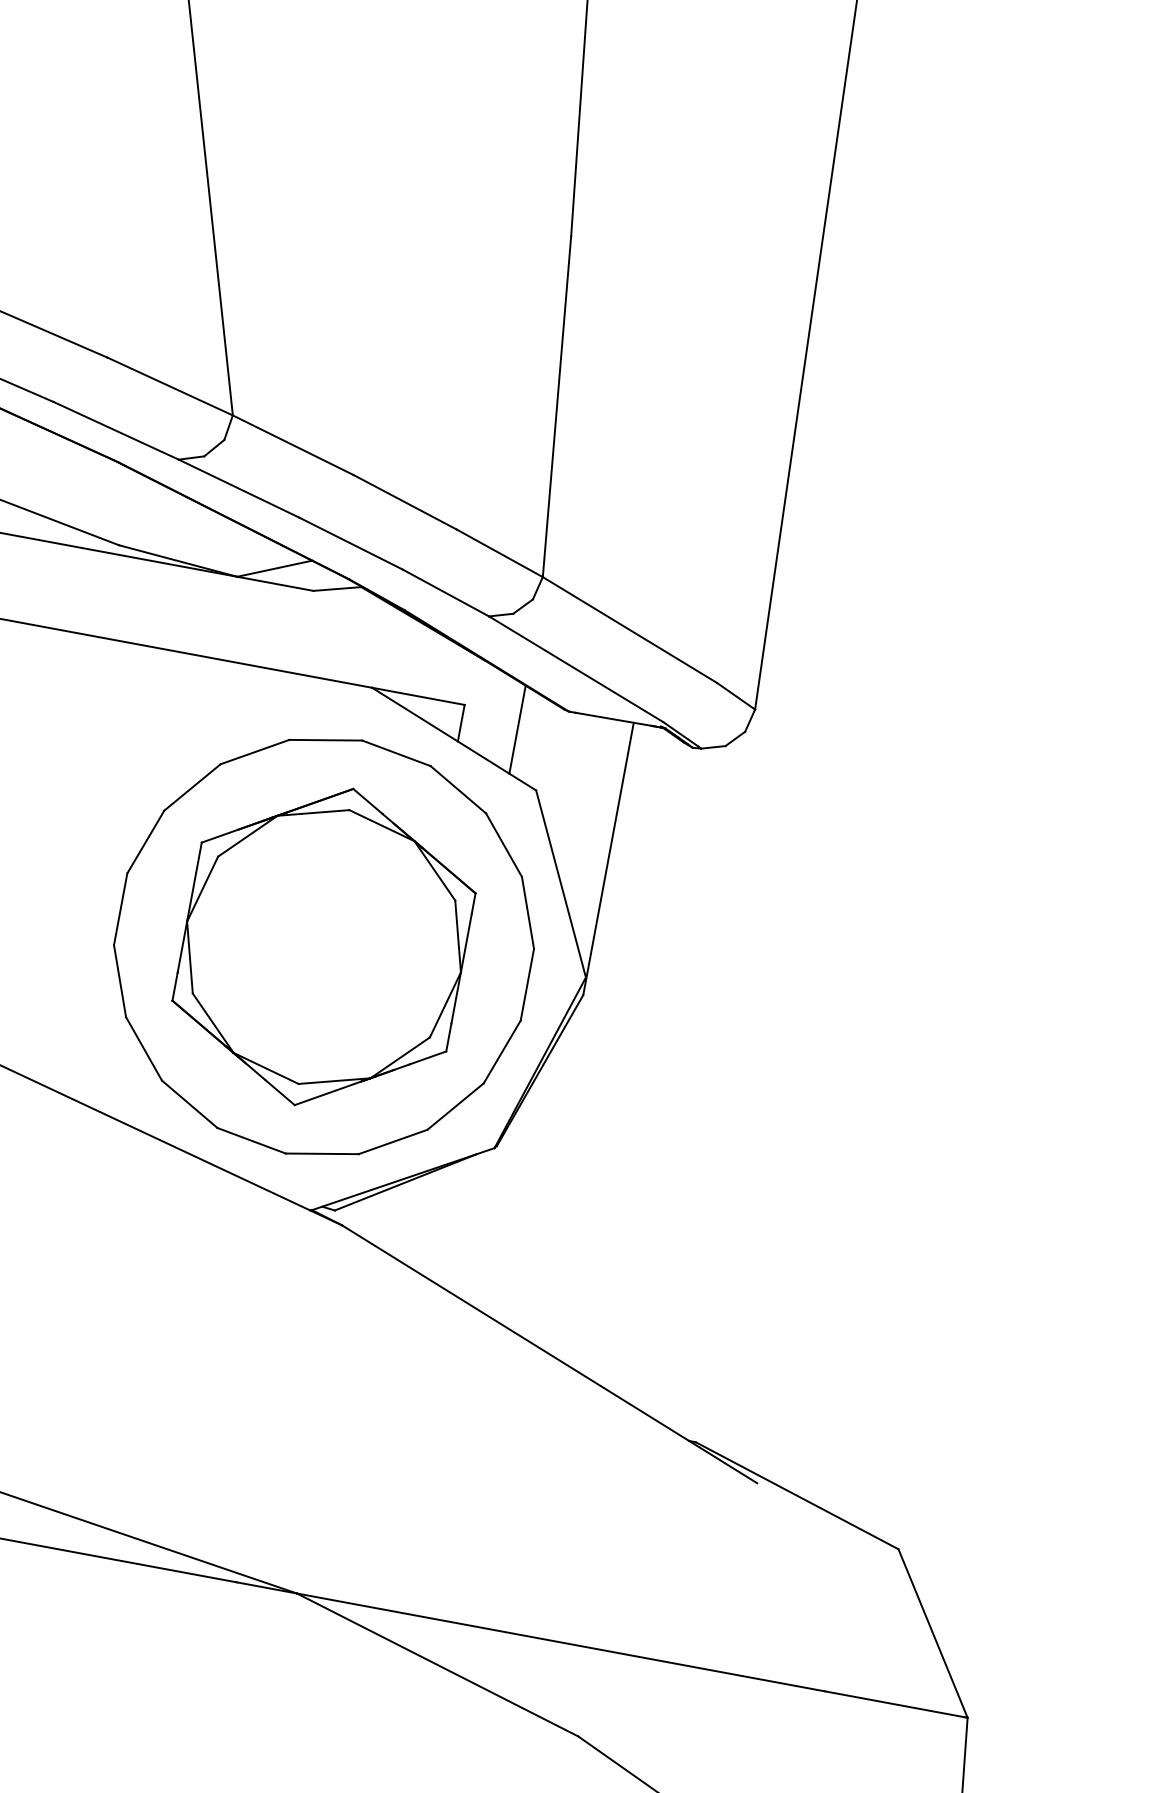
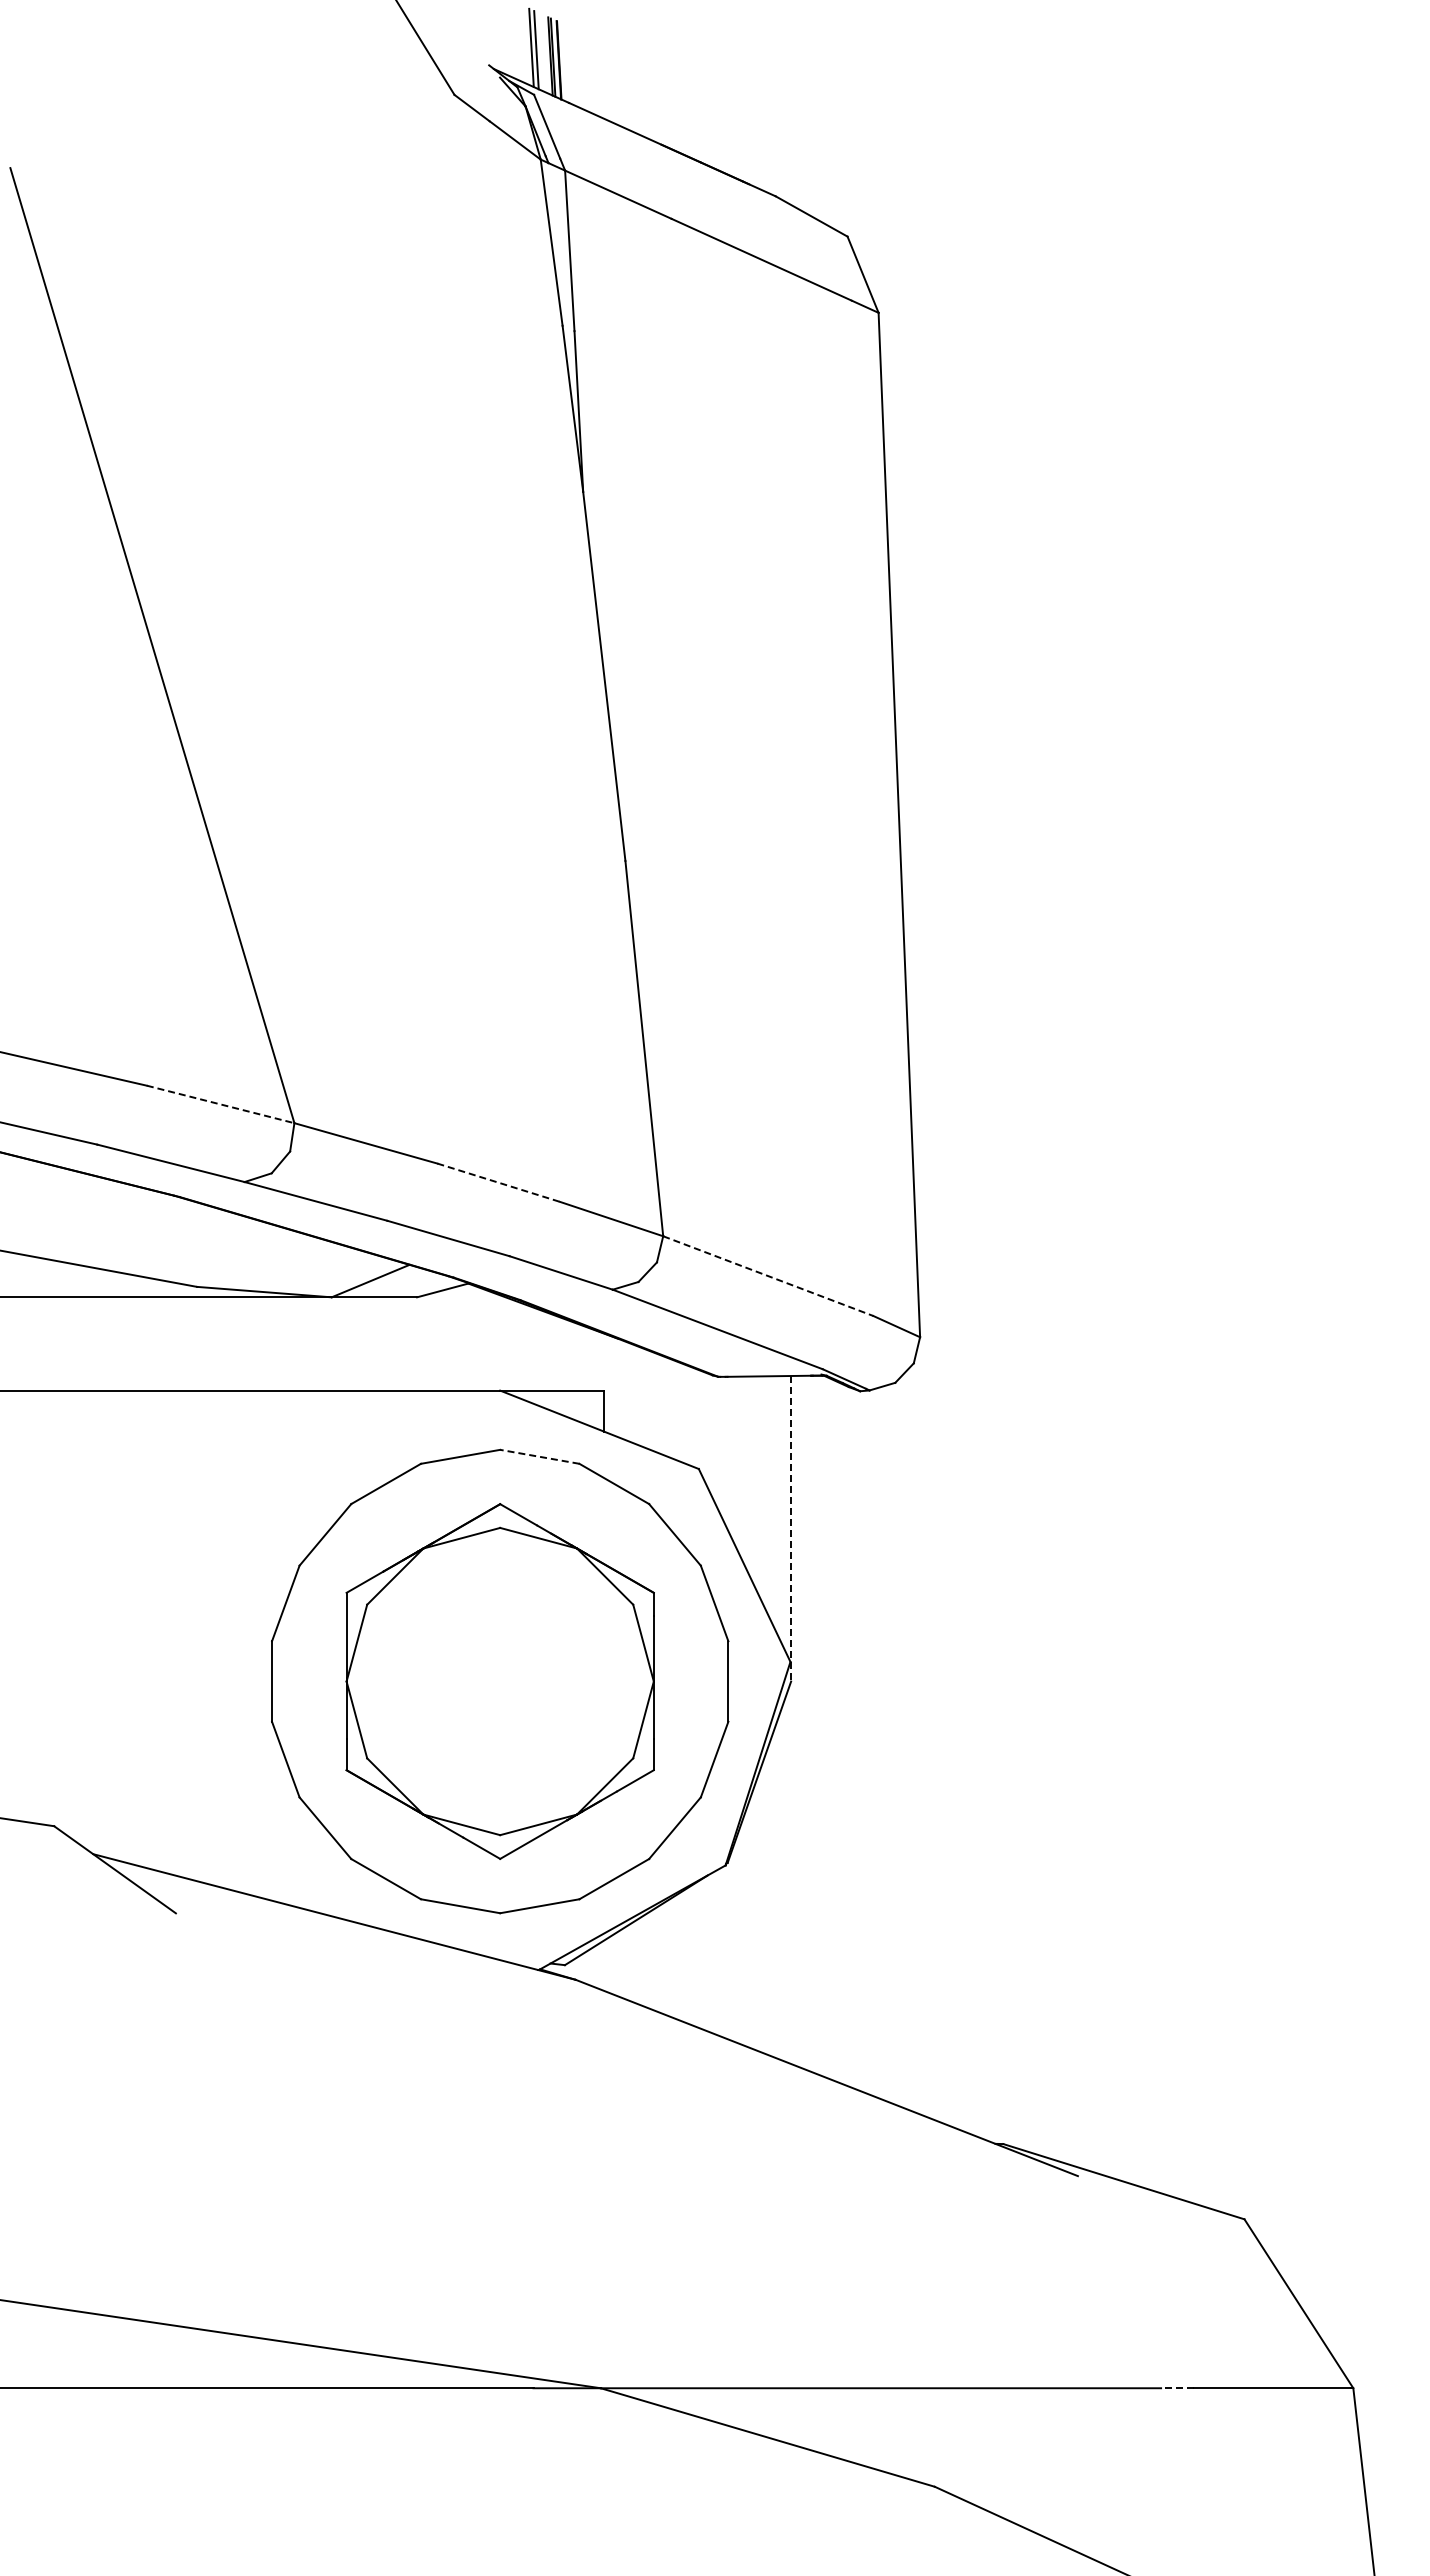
line: (170, 386) -> (221, 1104), solid -> dashed
line: (405, 502) -> (499, 1182), solid -> dashed
line: (630, 630) -> (768, 1276), solid -> dashed
line: (517, 729) -> (666, 1406), removed
line: (396, 752) -> (539, 1456), solid -> dashed
line: (608, 858) -> (791, 1528), solid -> dashed
line: (809, 1688) -> (1176, 2388), solid -> dashed

